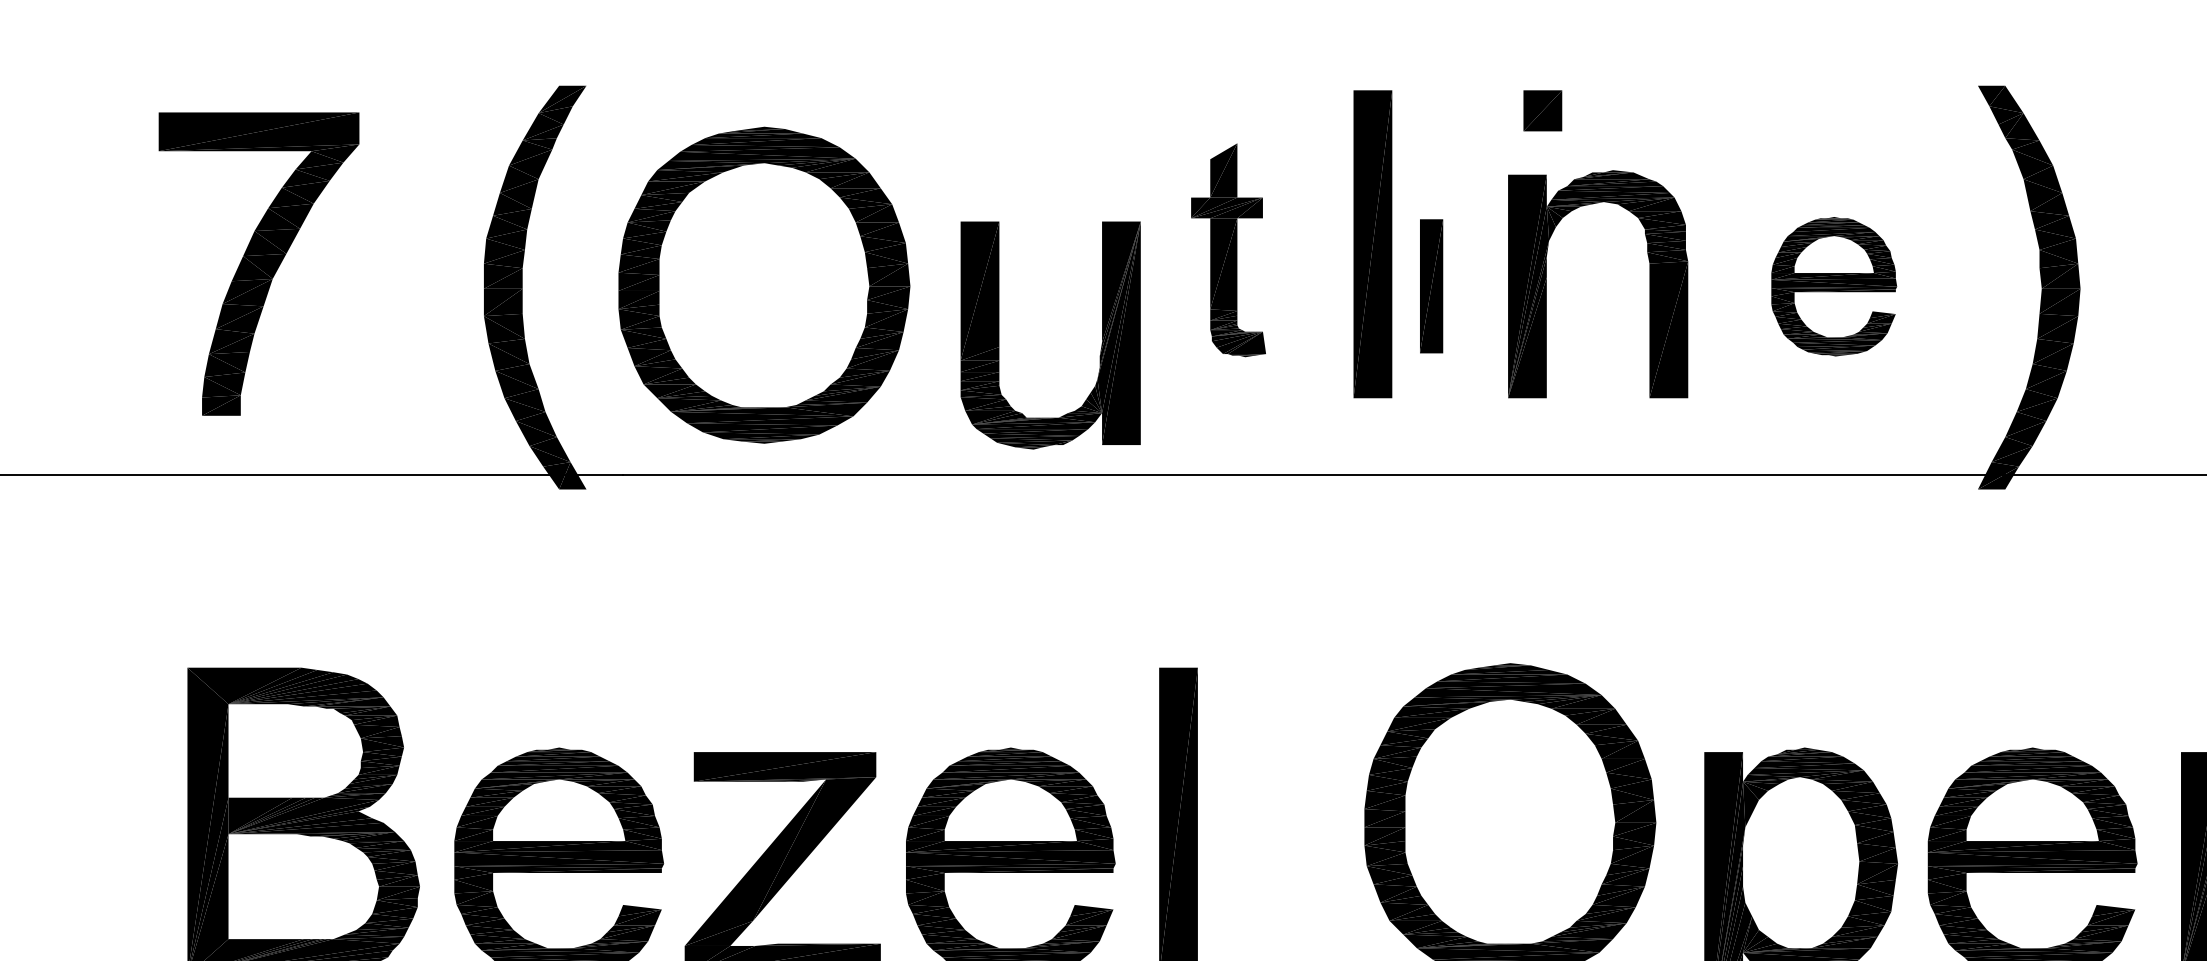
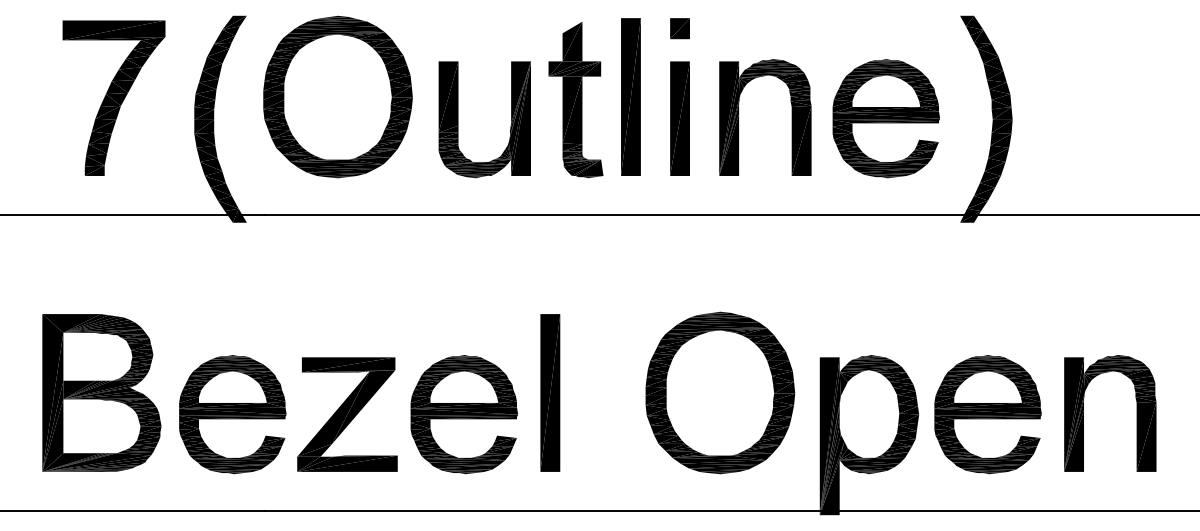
part: (1541, 110) -> (679, 28), moved
part: (1371, 243) -> (630, 96), moved
part: (1227, 250) -> (575, 100), size x1.43
part: (257, 262) -> (113, 97), moved
part: (763, 284) -> (337, 96), moved
part: (1430, 286) -> (679, 118), size x1.67
part: (1834, 286) -> (886, 118), size x1.67
part: (999, 334) -> (458, 119), moved

